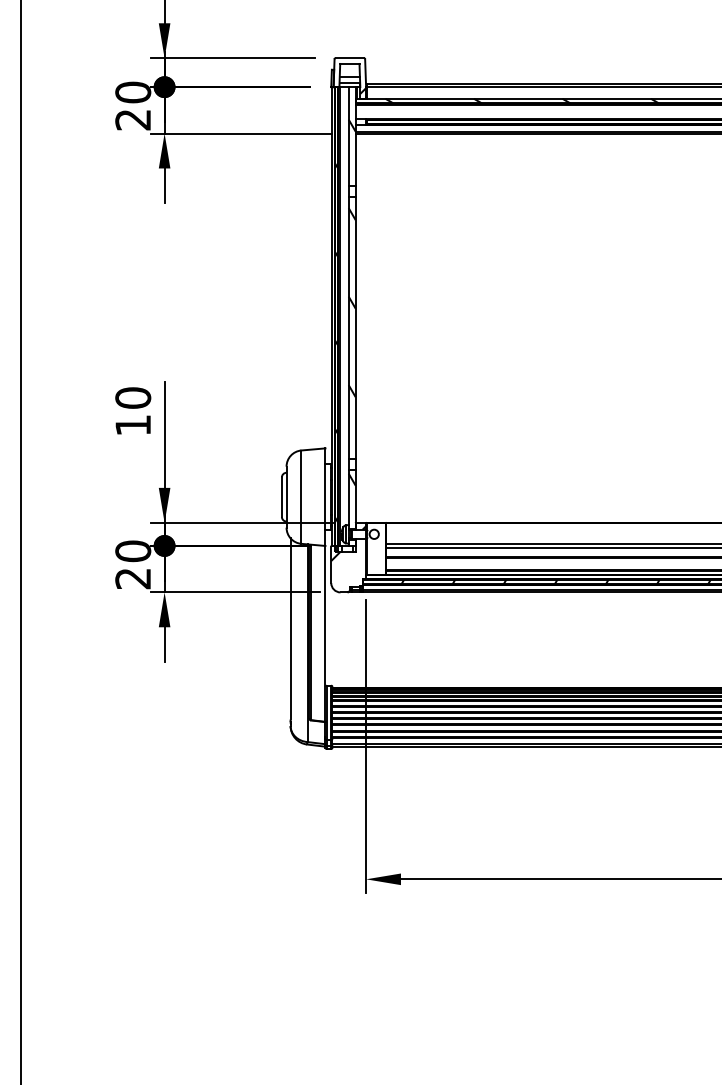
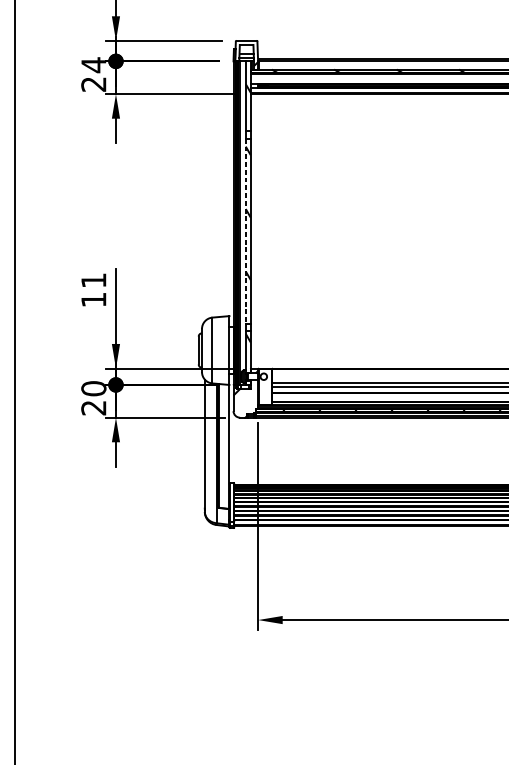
text: (133, 92) -> (94, 65), 20 -> 24
line: (348, 328) -> (245, 231), solid -> dashed
text: (133, 397) -> (94, 280), 10 -> 11

